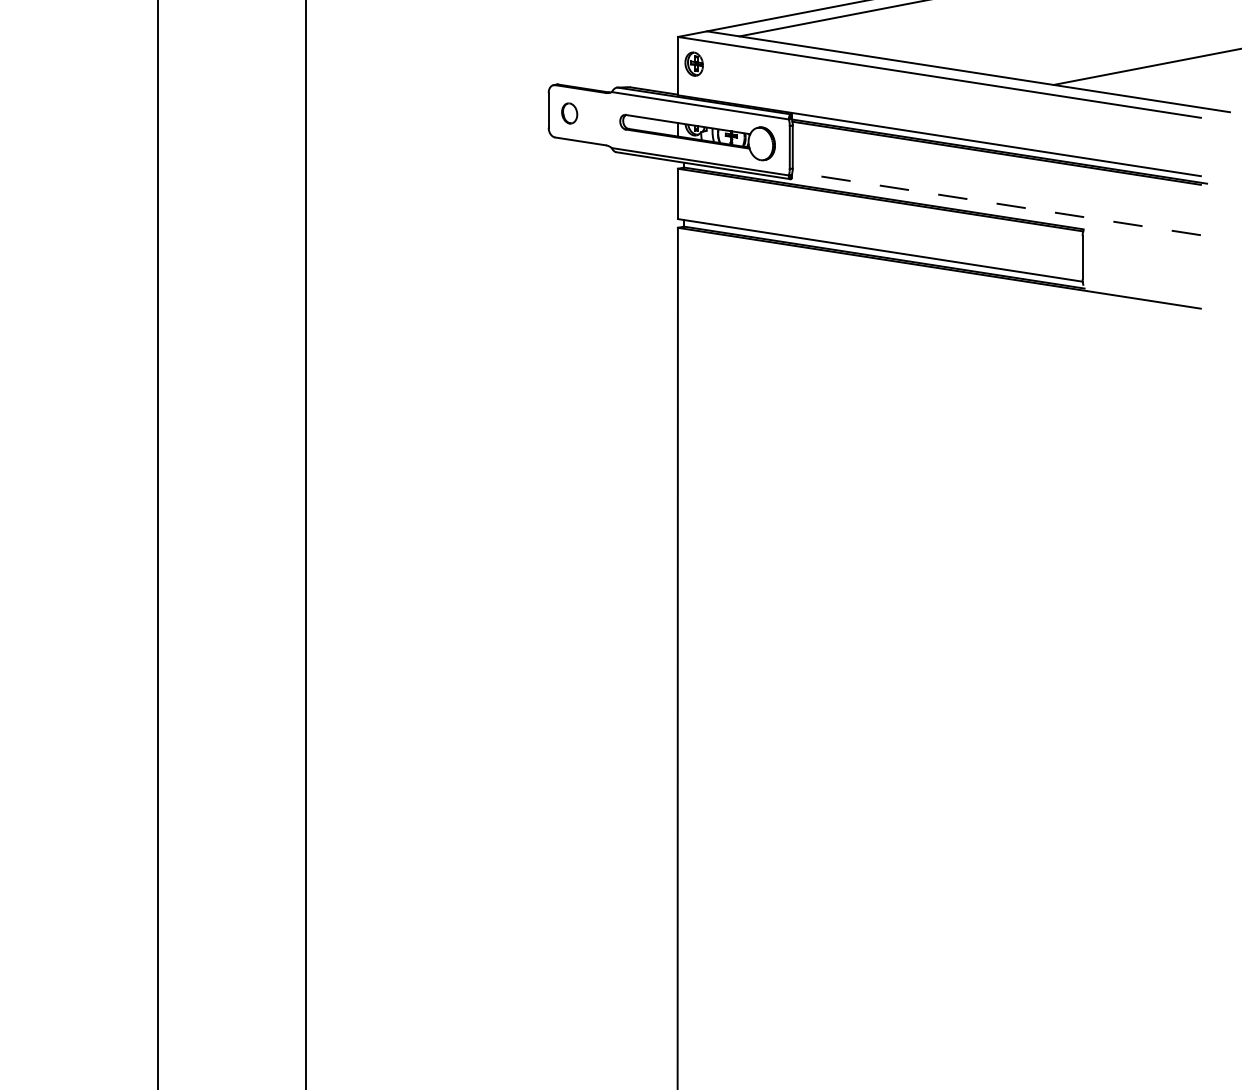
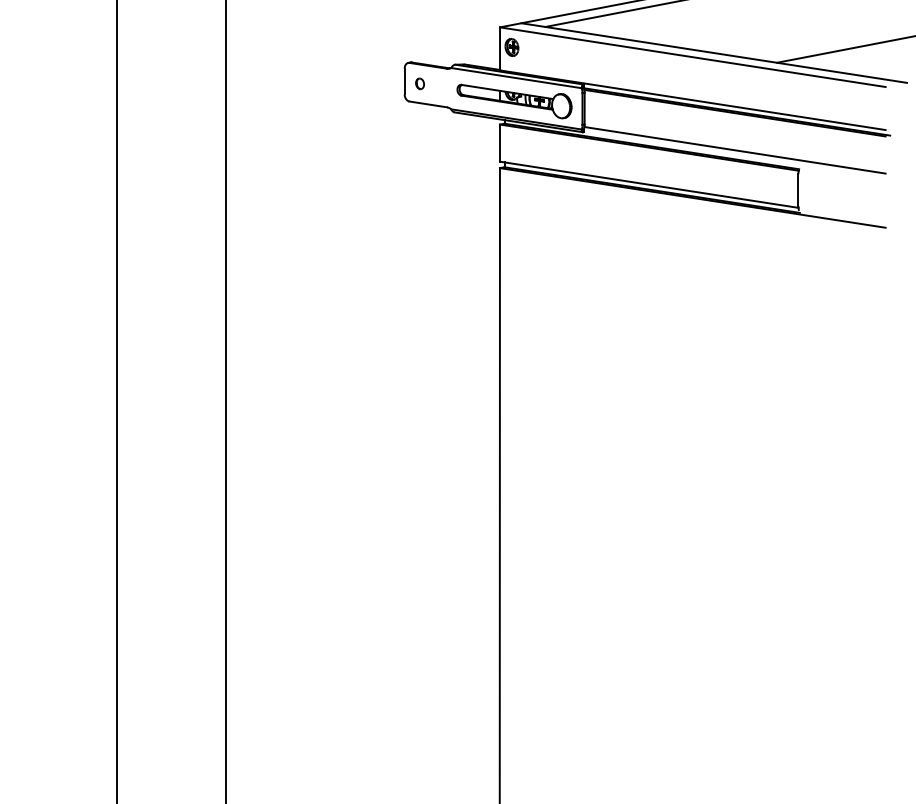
part: (568, 113) -> (419, 83), size x0.71
line: (995, 203) -> (734, 150), dashed -> solid

